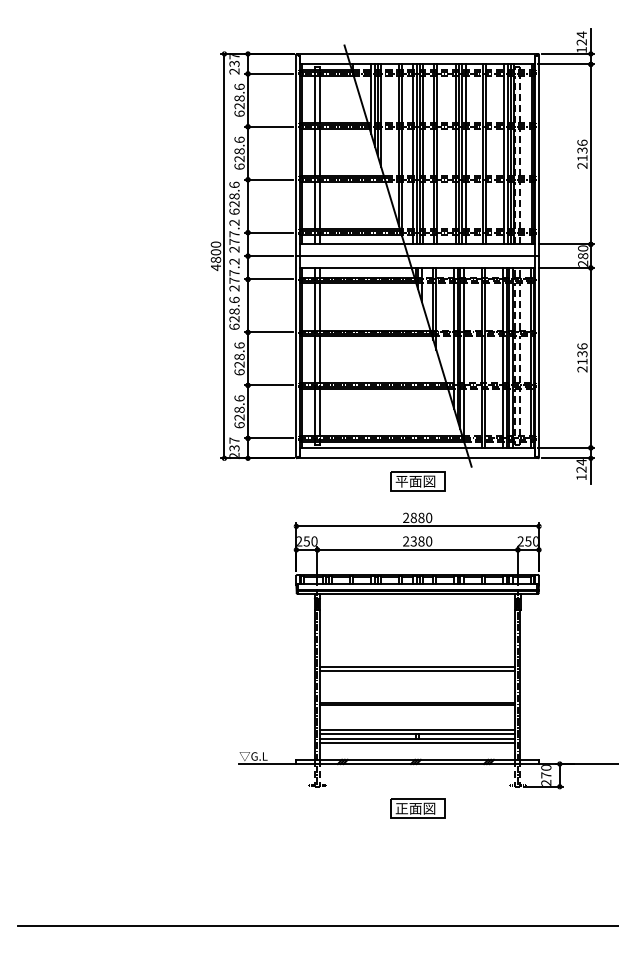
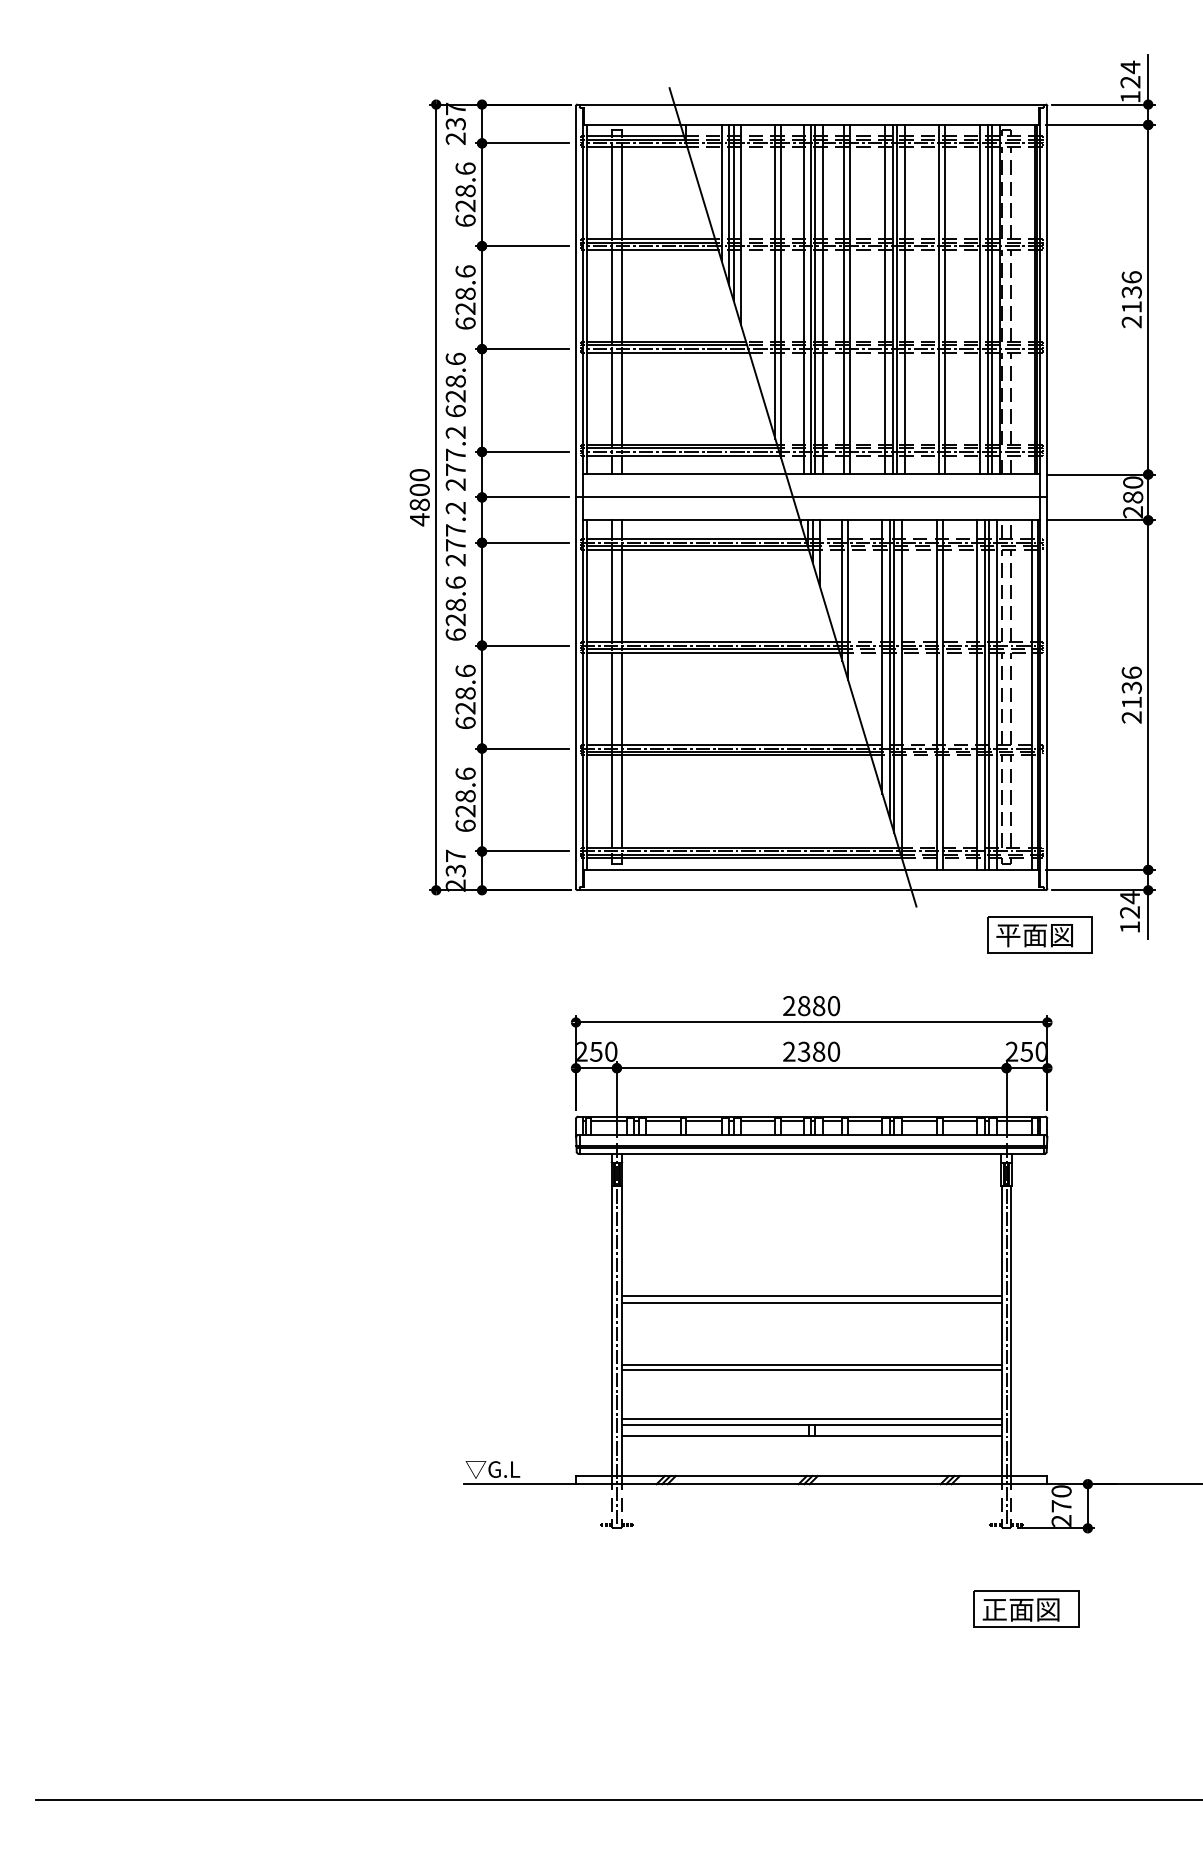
part: (417, 481) -> (1038, 935), moved
line: (417, 742) -> (811, 1442), removed
part: (417, 808) -> (1025, 1609), moved

